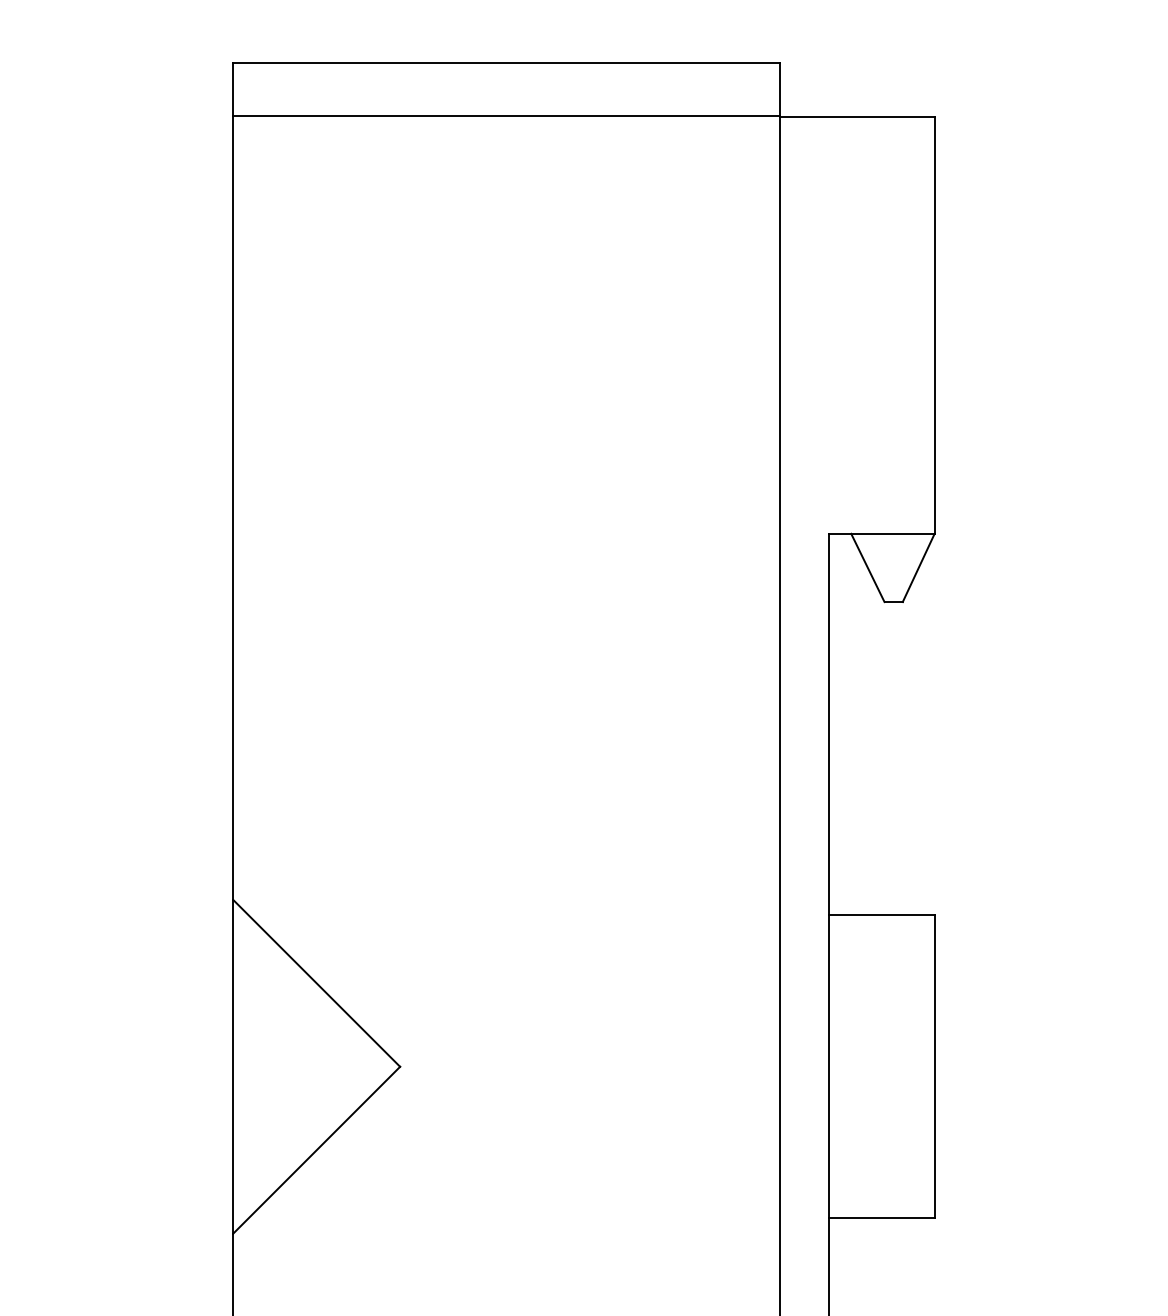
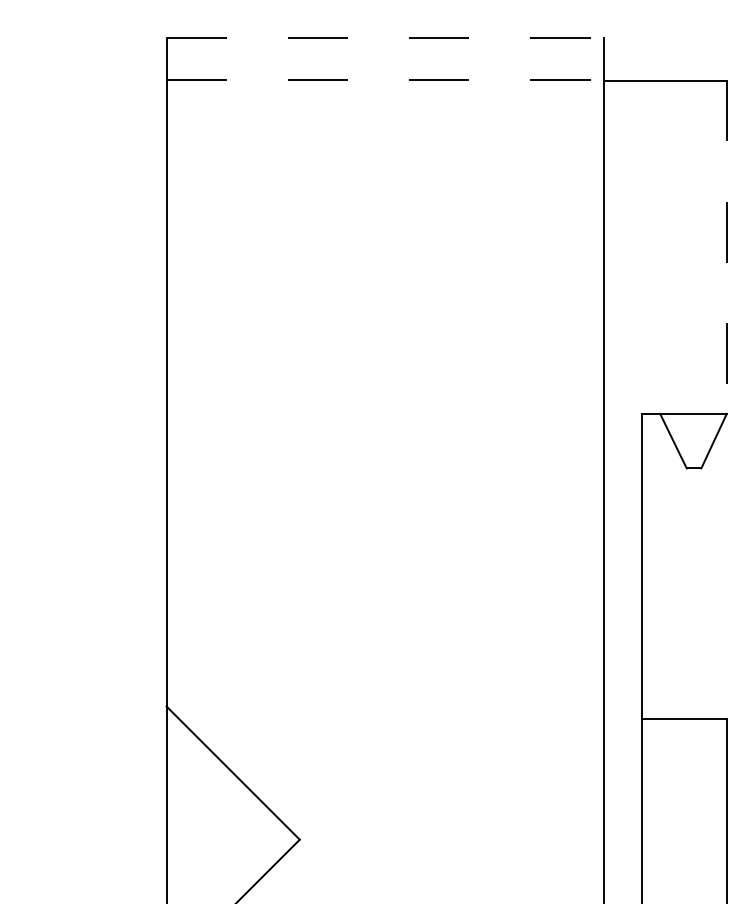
line: (506, 63) -> (384, 38), solid -> dashed
line: (506, 116) -> (384, 80), solid -> dashed
line: (934, 325) -> (726, 247), solid -> dashed

